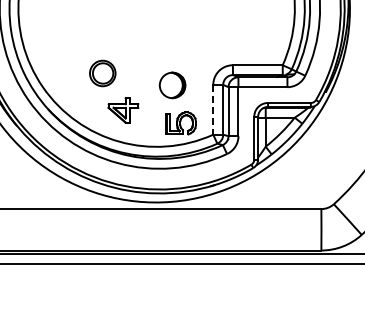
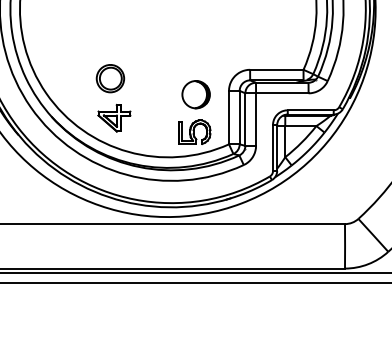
part: (172, 85) -> (196, 94), moved
line: (213, 109) -> (229, 117), dashed -> solid
part: (123, 110) -> (114, 118), moved

